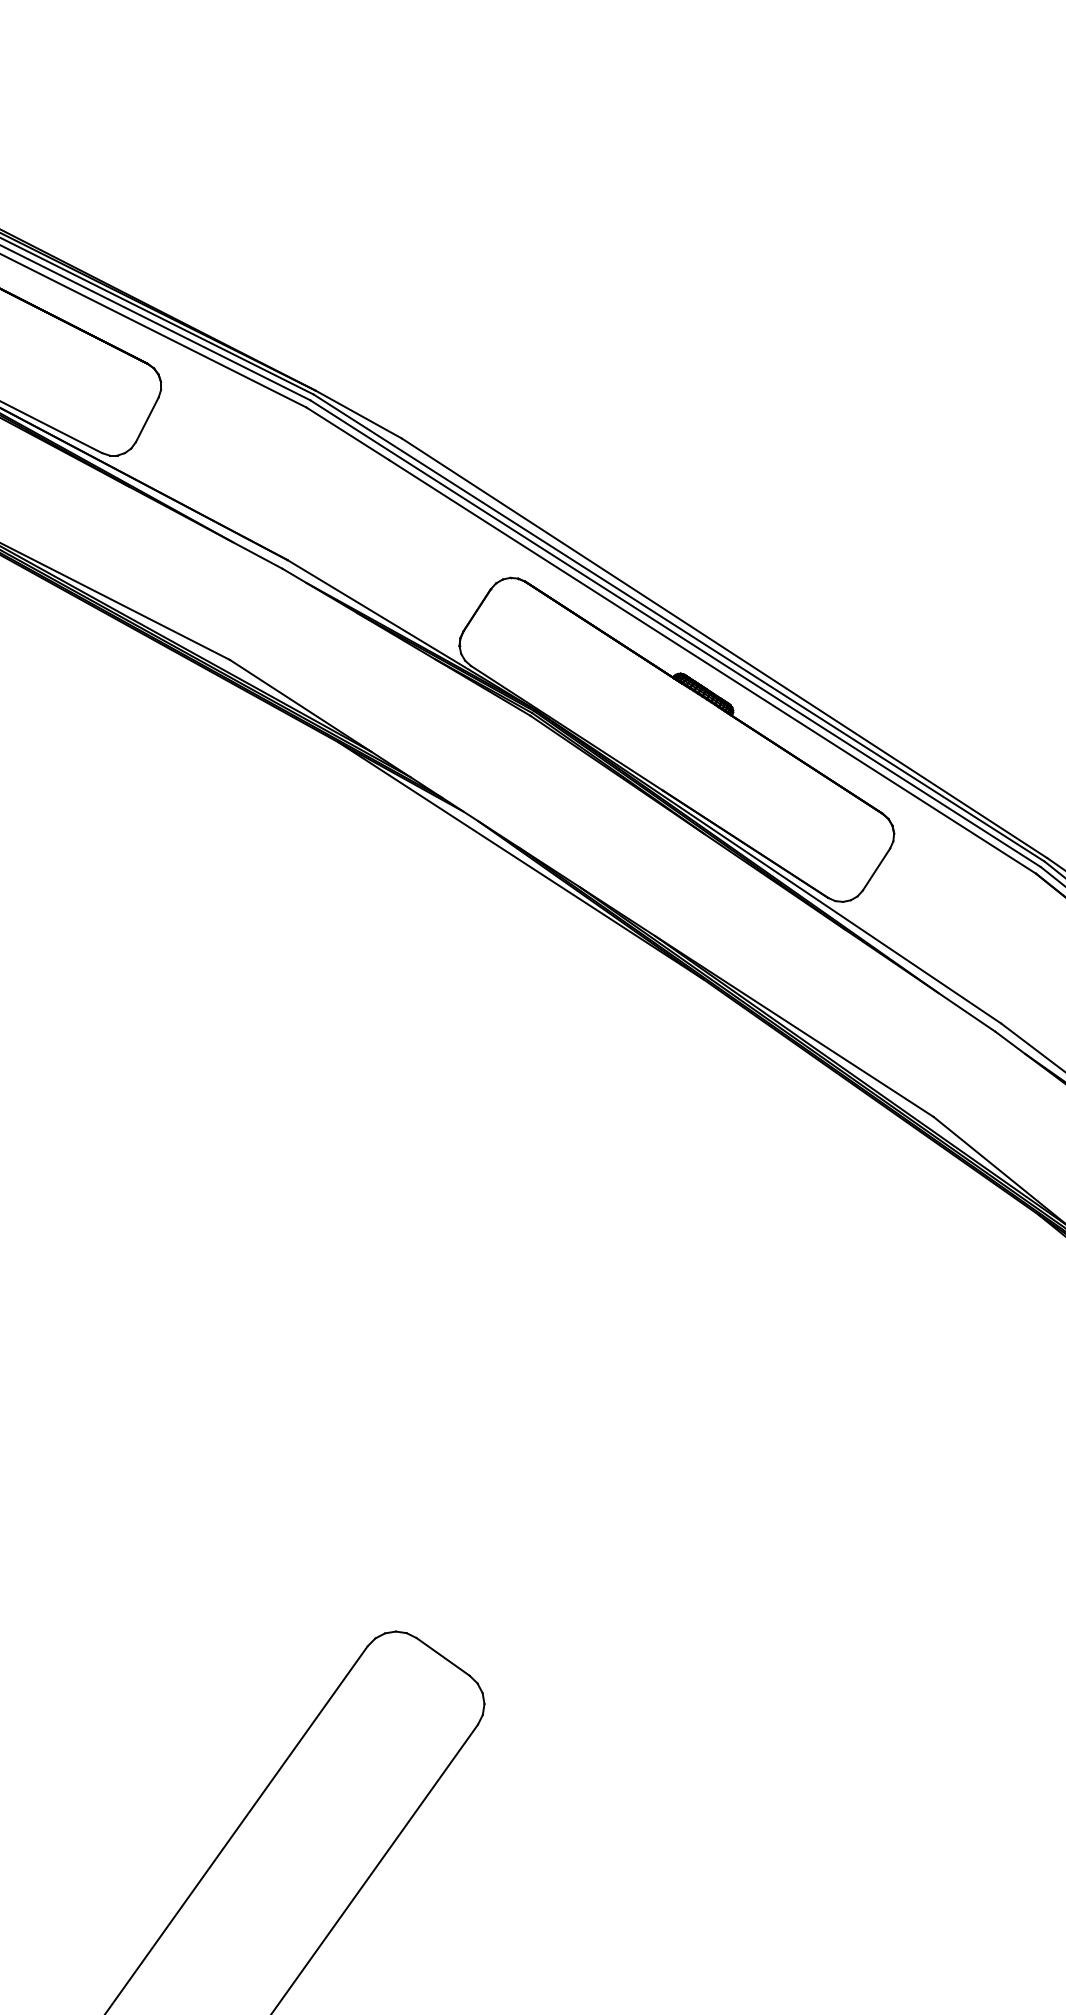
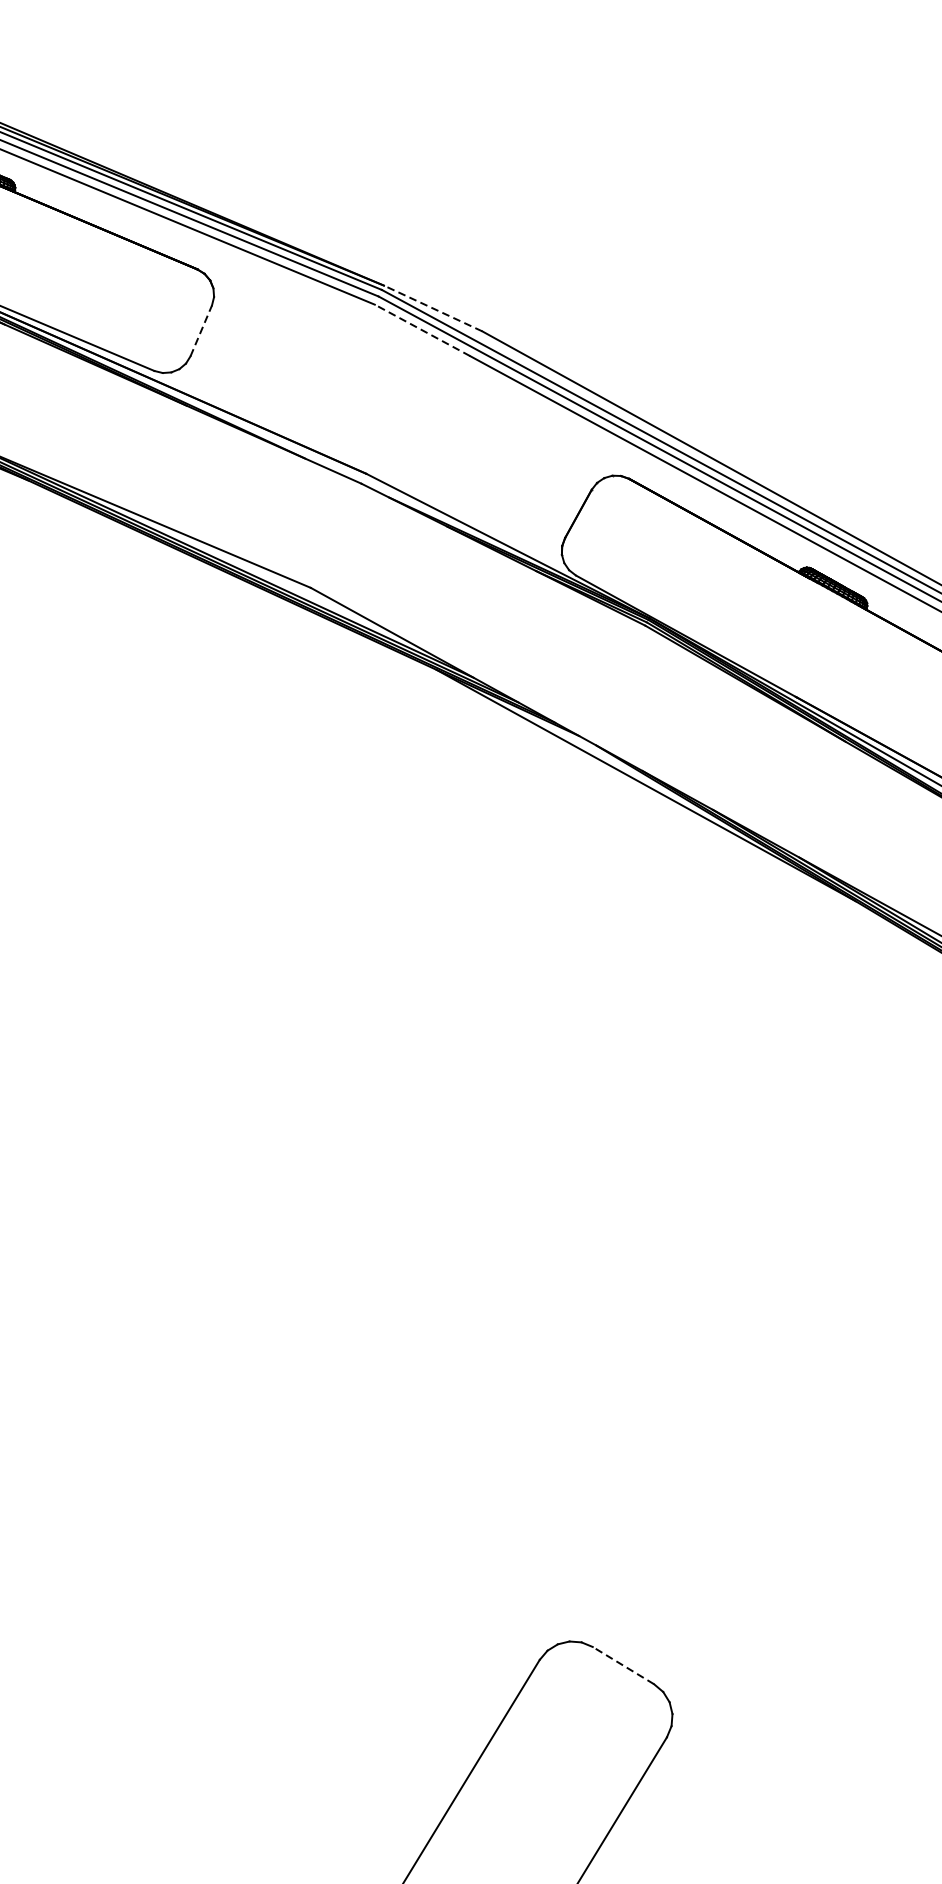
line: (358, 414) -> (432, 308), solid -> dashed
line: (147, 419) -> (201, 330), solid -> dashed
line: (347, 433) -> (422, 330), solid -> dashed
line: (443, 1656) -> (623, 1665), solid -> dashed

